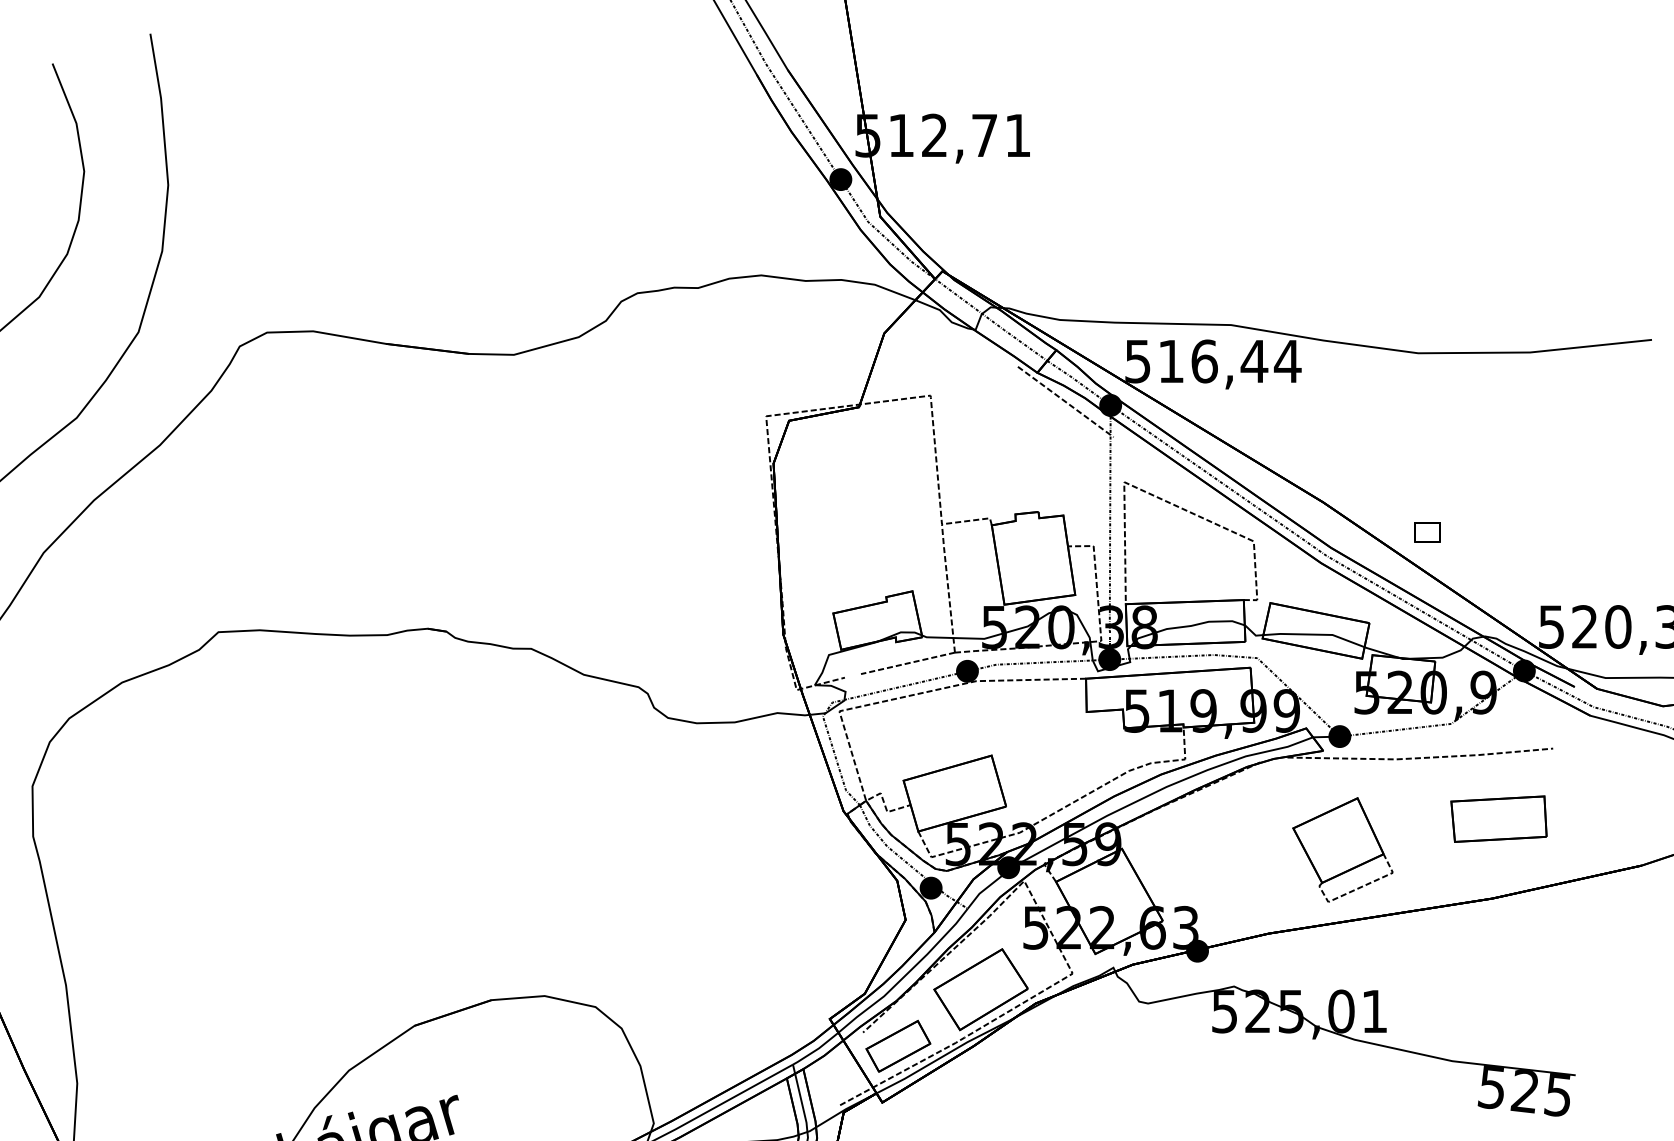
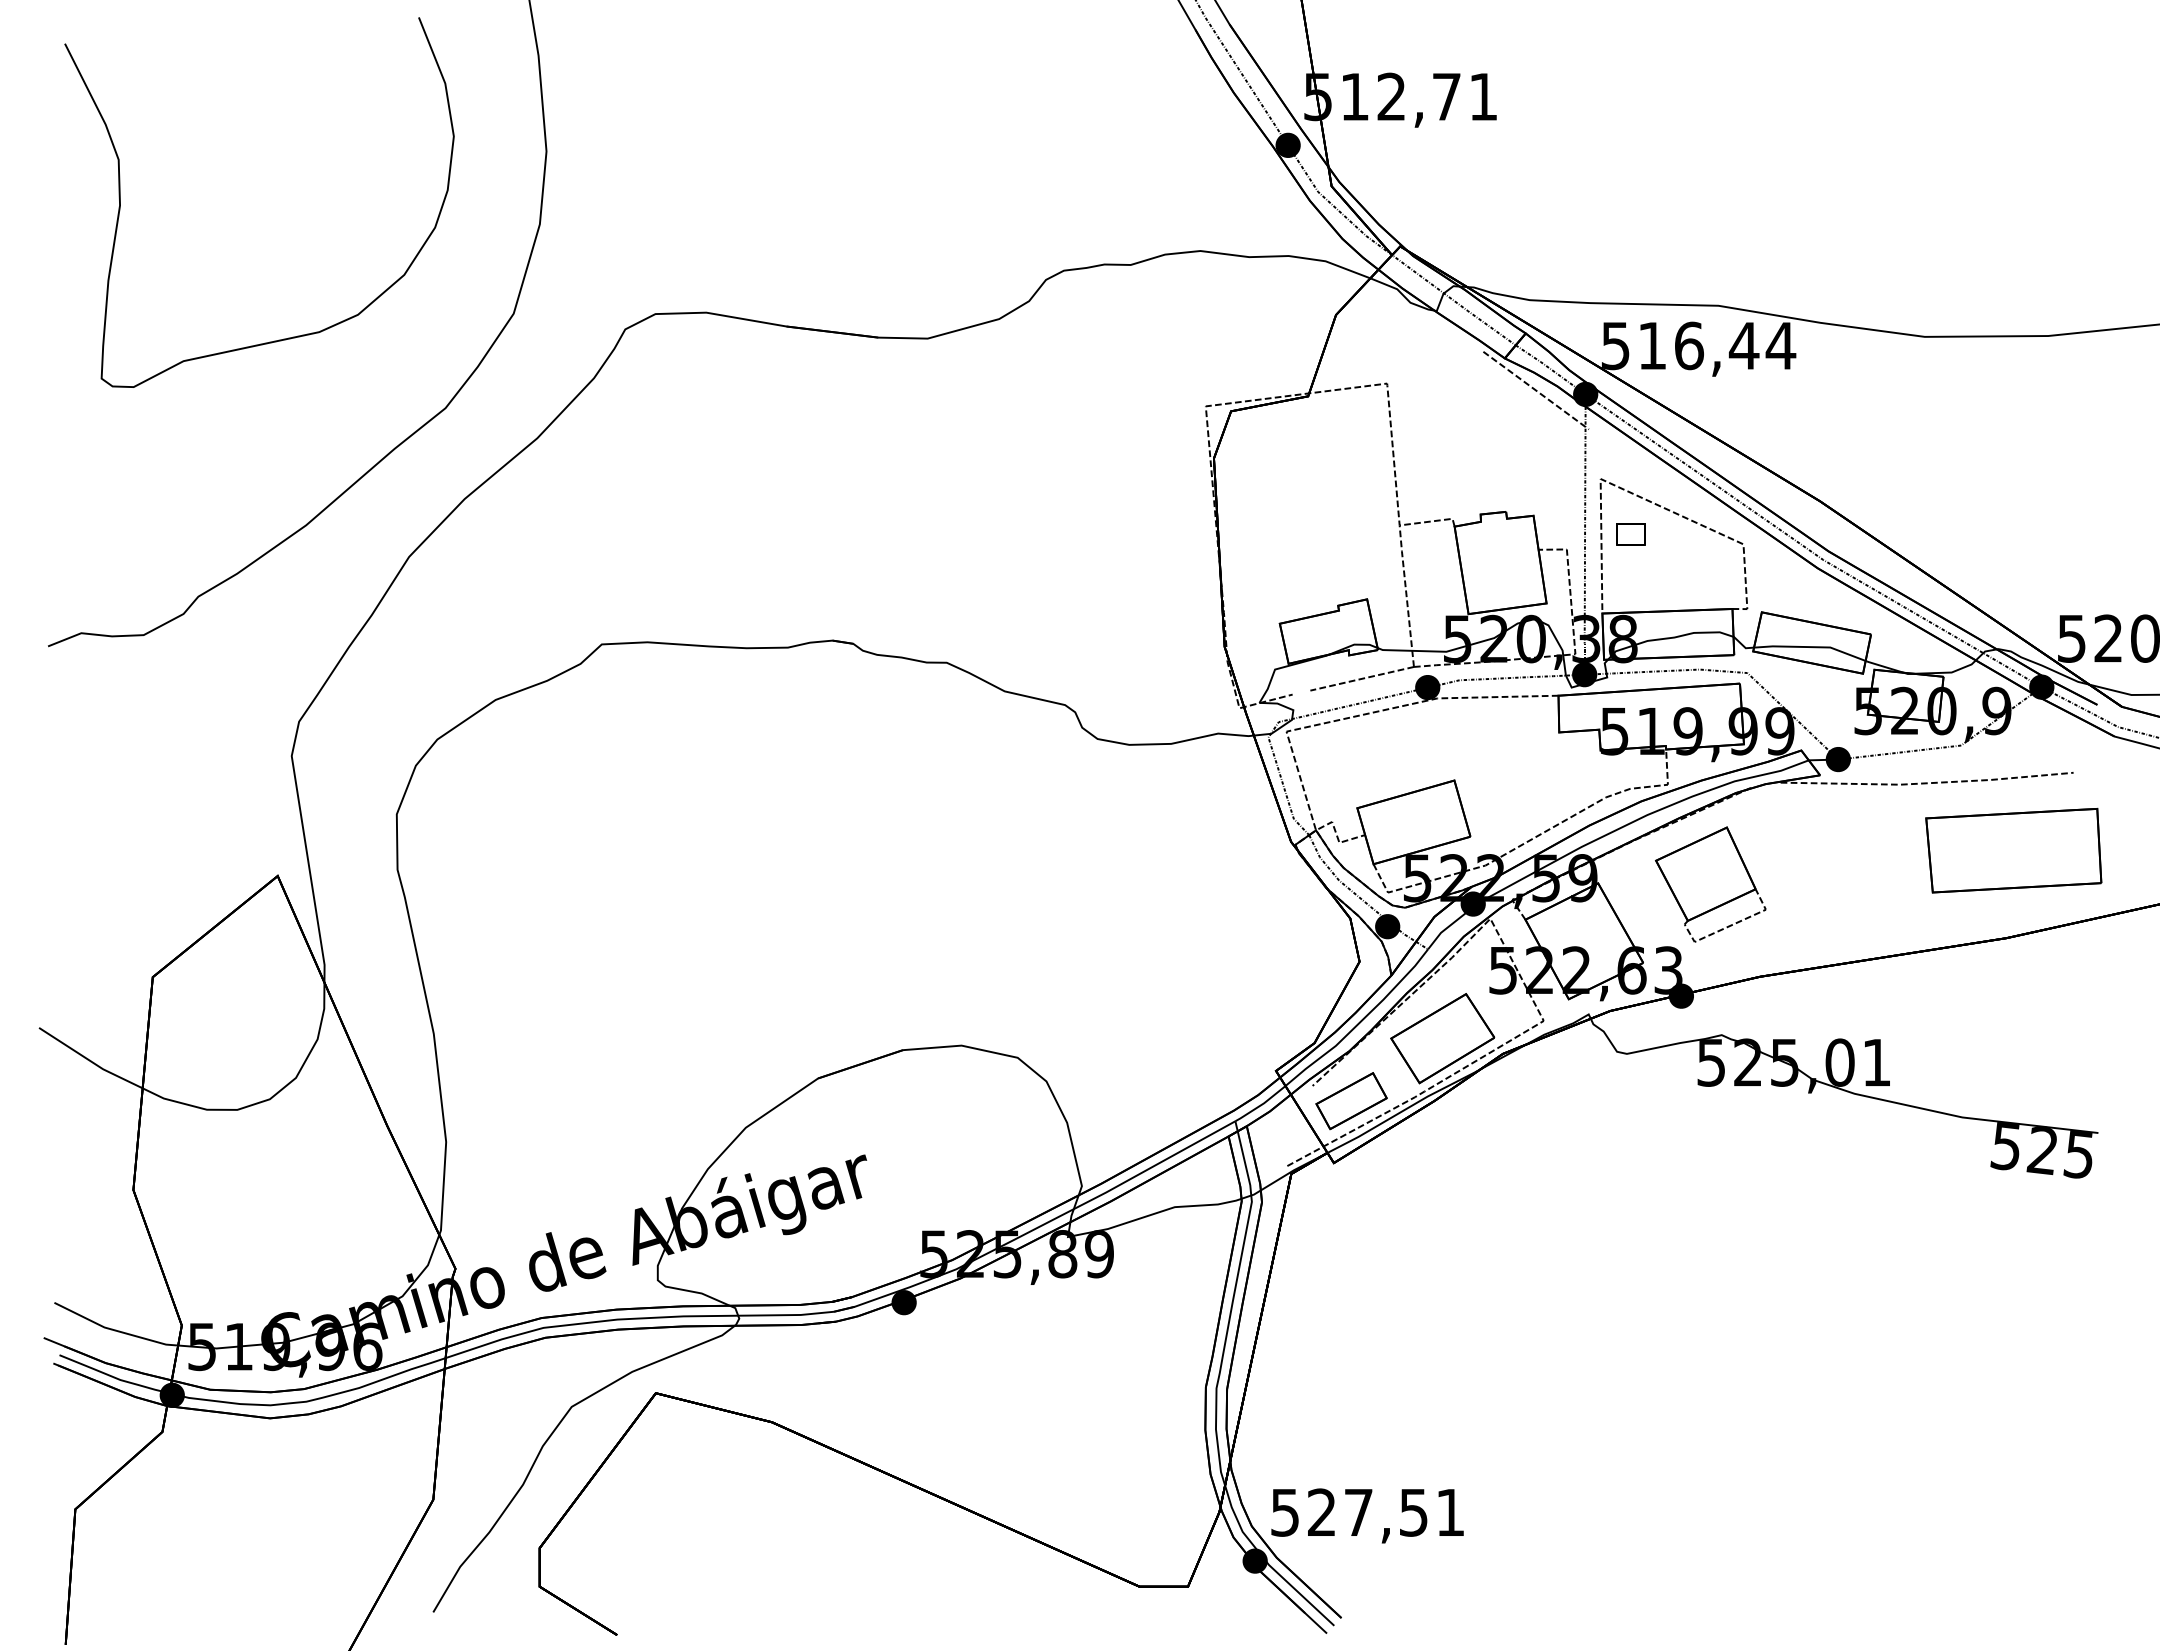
part: (1427, 532) -> (1630, 534), moved
part: (1498, 819) -> (2013, 850), size x1.67
part: (1342, 849) -> (1710, 884), moved

